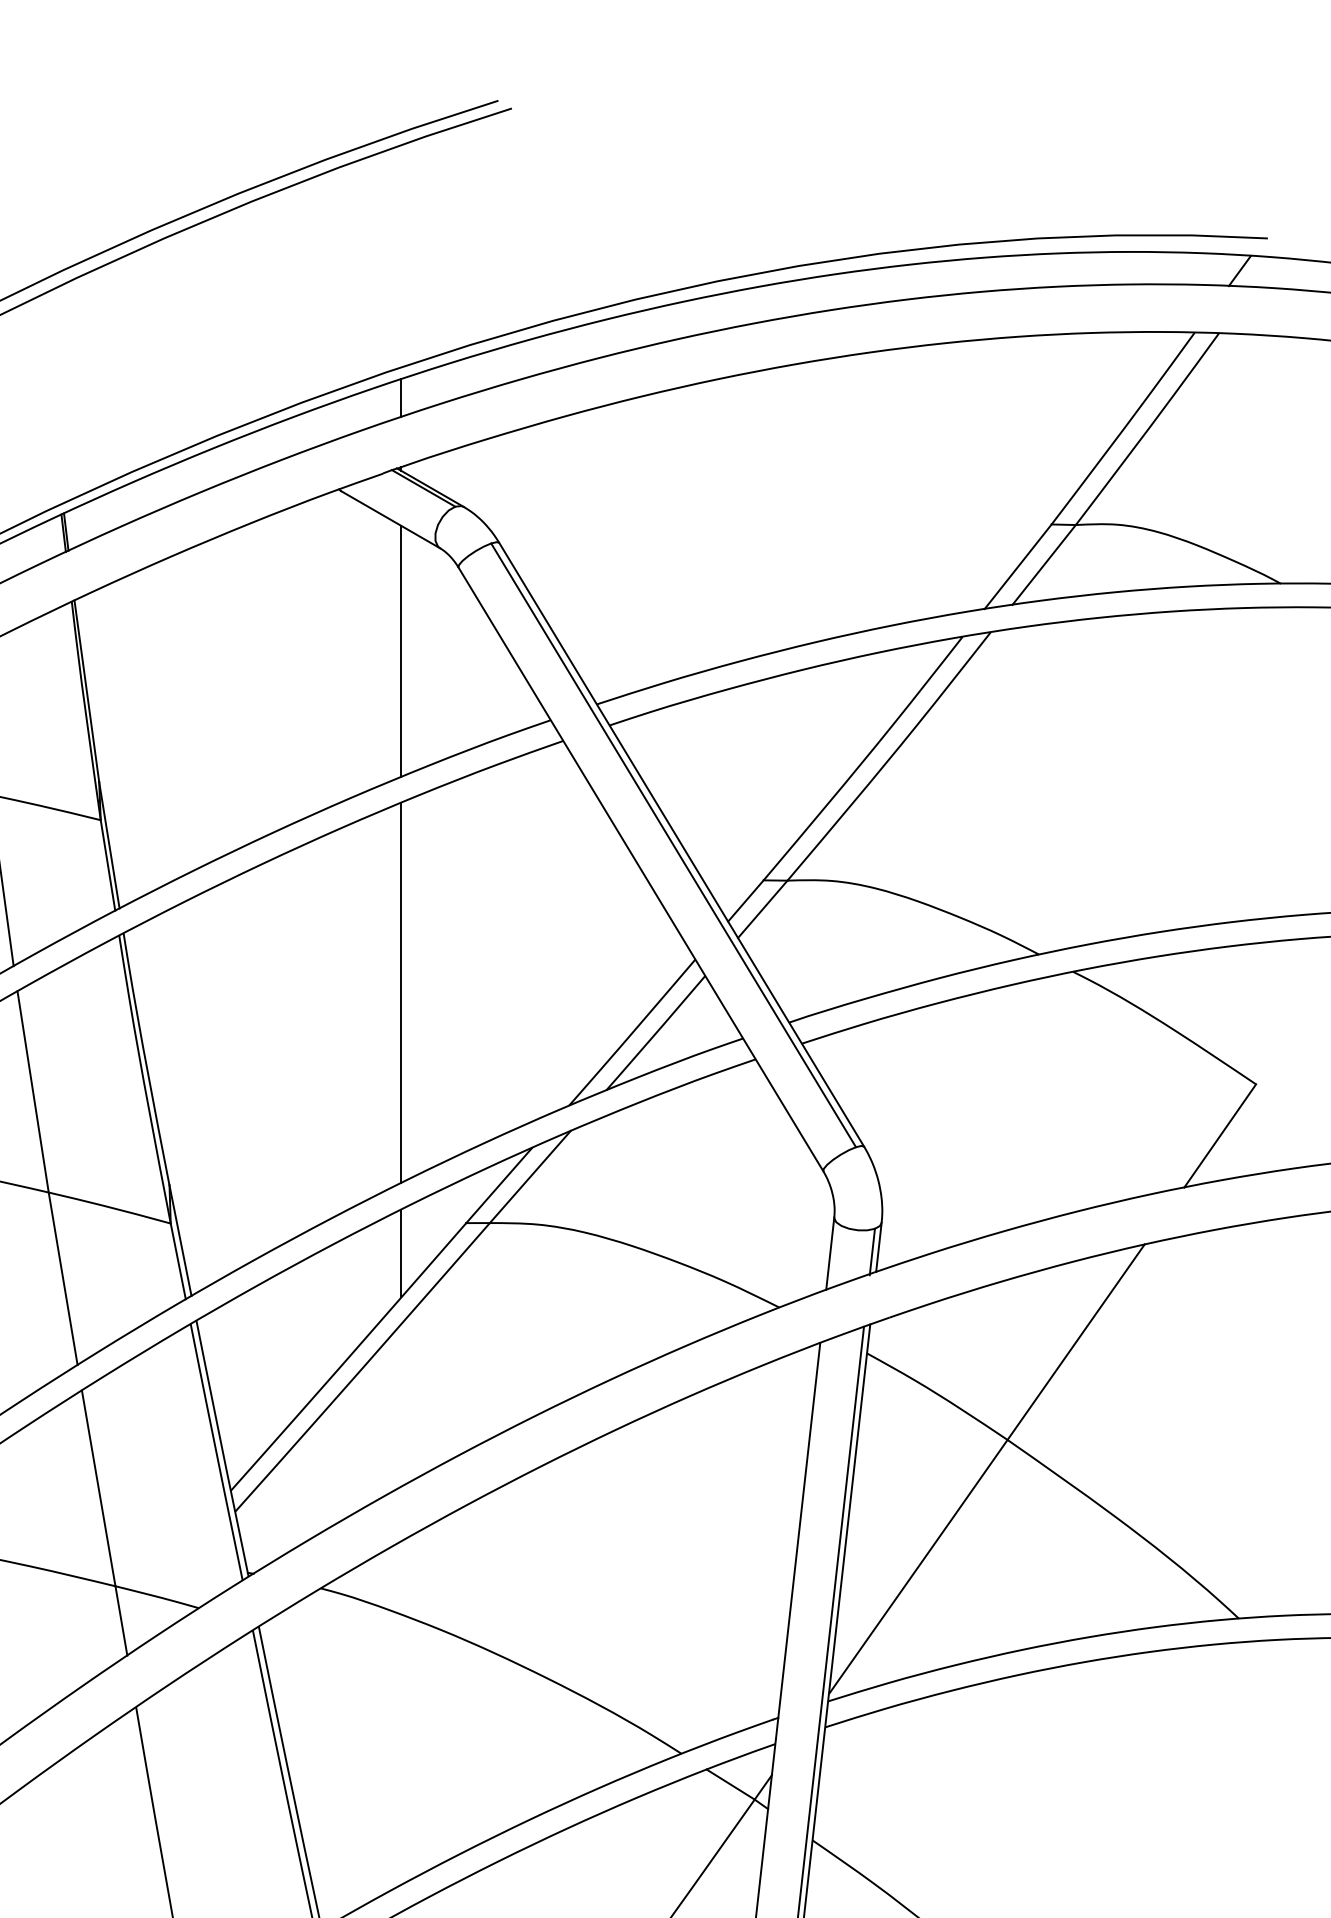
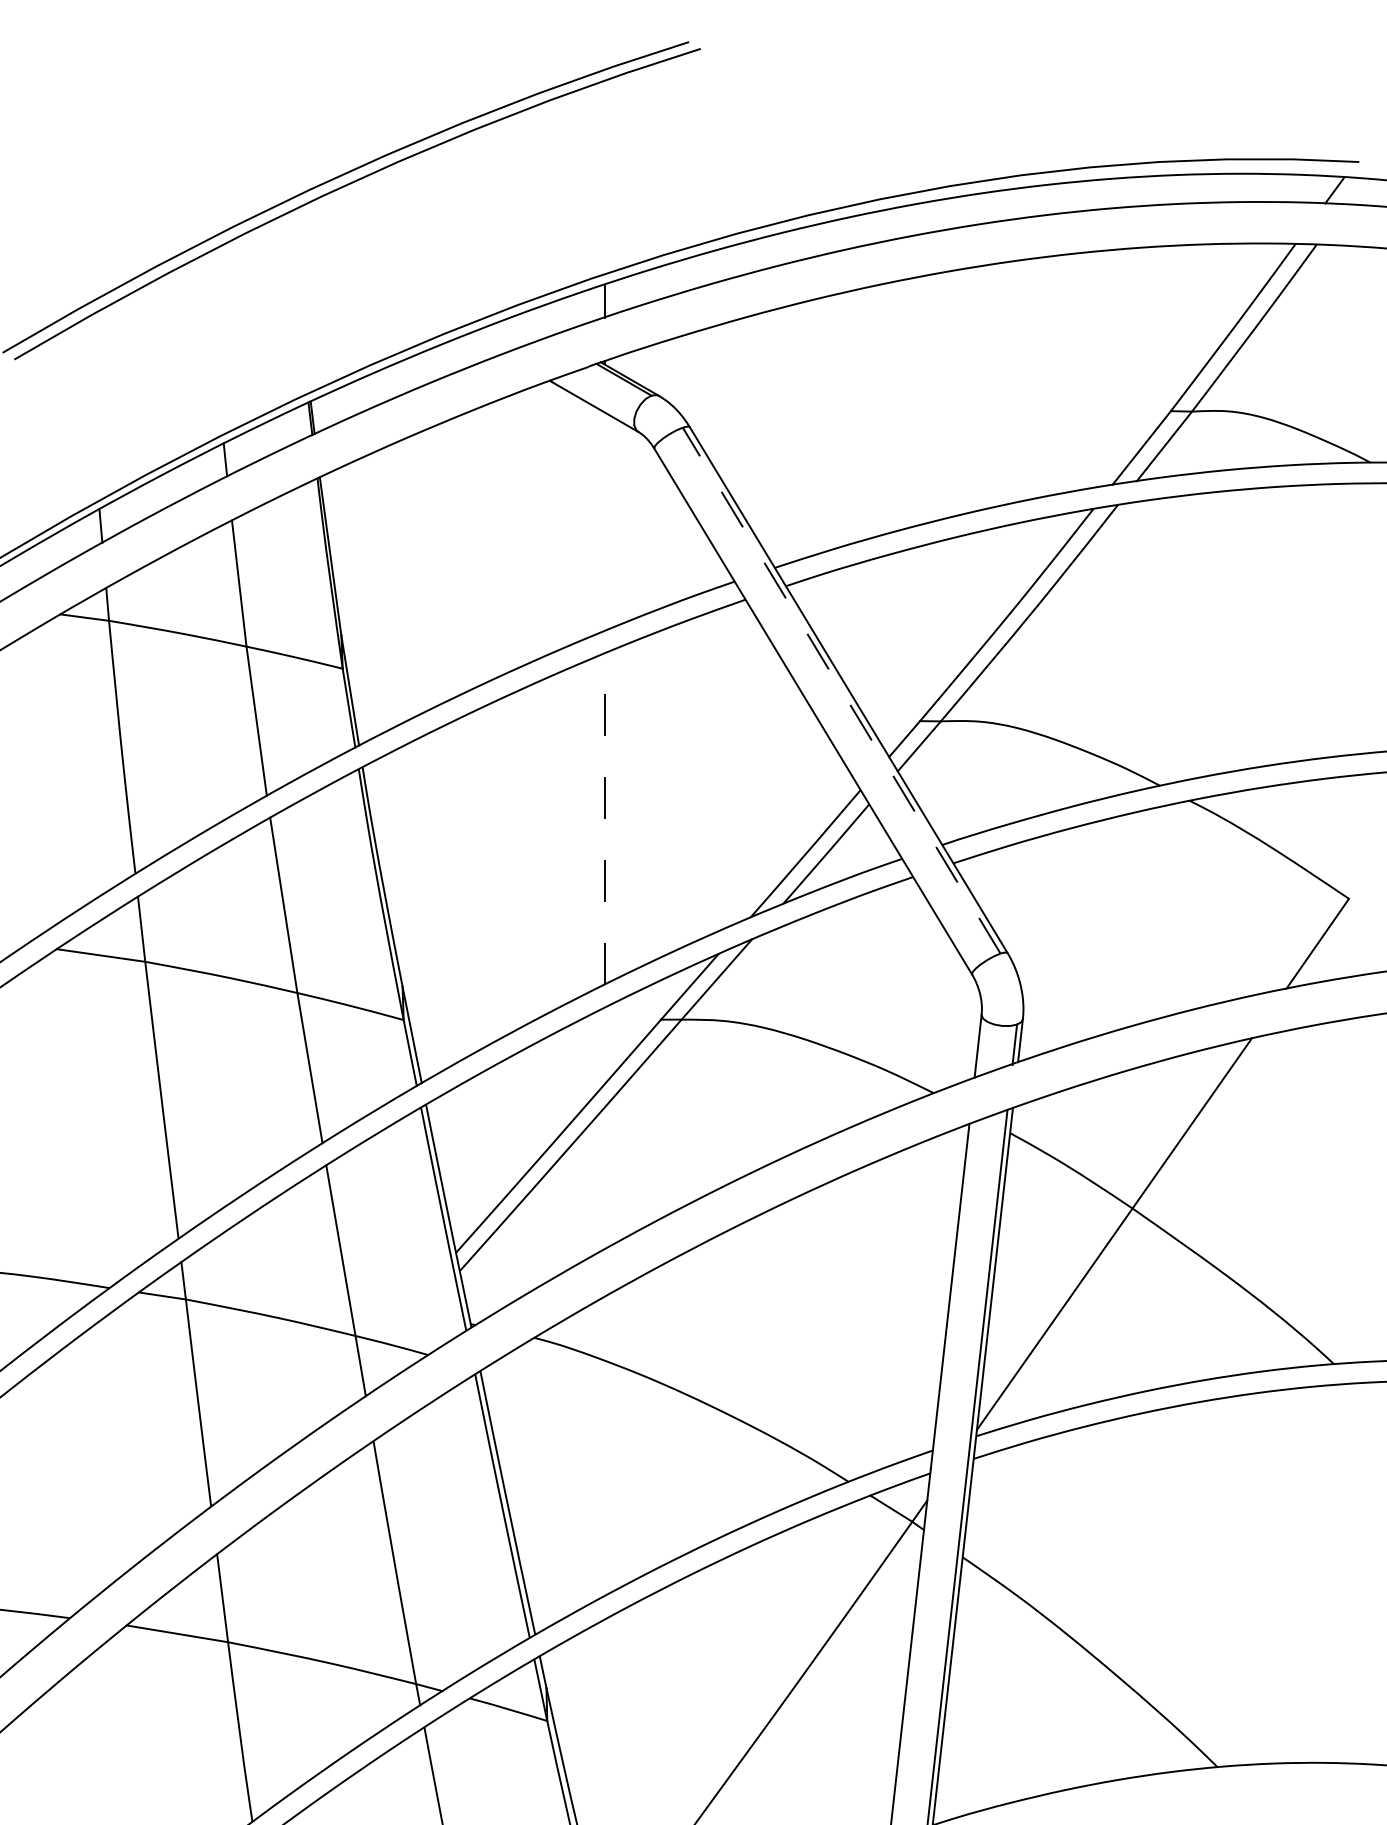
line: (401, 651) -> (604, 521), removed
line: (673, 845) -> (841, 690), solid -> dashed
line: (401, 993) -> (604, 819), solid -> dashed
line: (401, 1252) -> (604, 1045), removed

